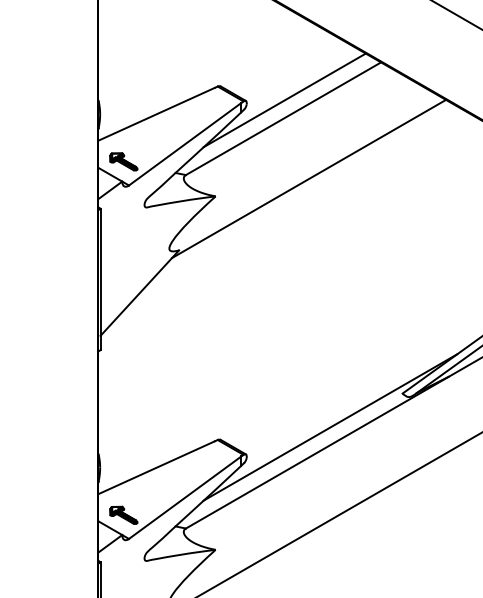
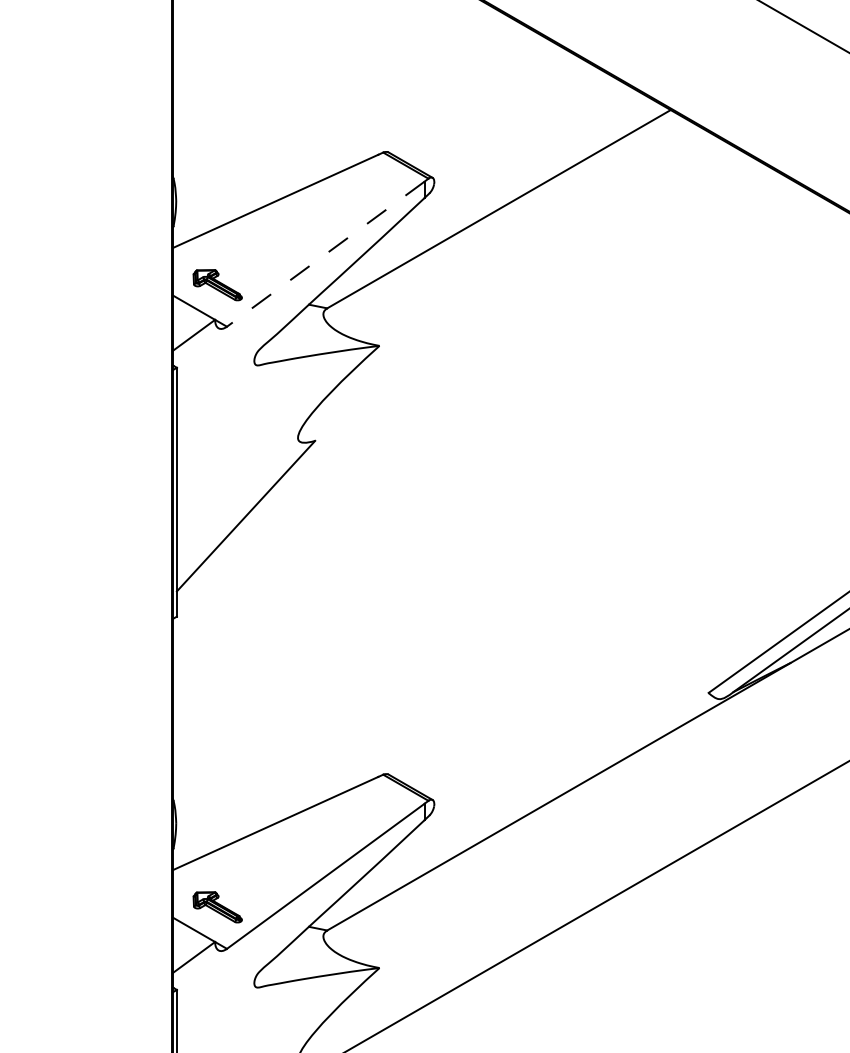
line: (284, 100) -> (500, 177), removed
line: (185, 144) -> (326, 254), solid -> dashed
line: (309, 178) -> (544, 314), removed
line: (330, 427) -> (581, 752), removed

